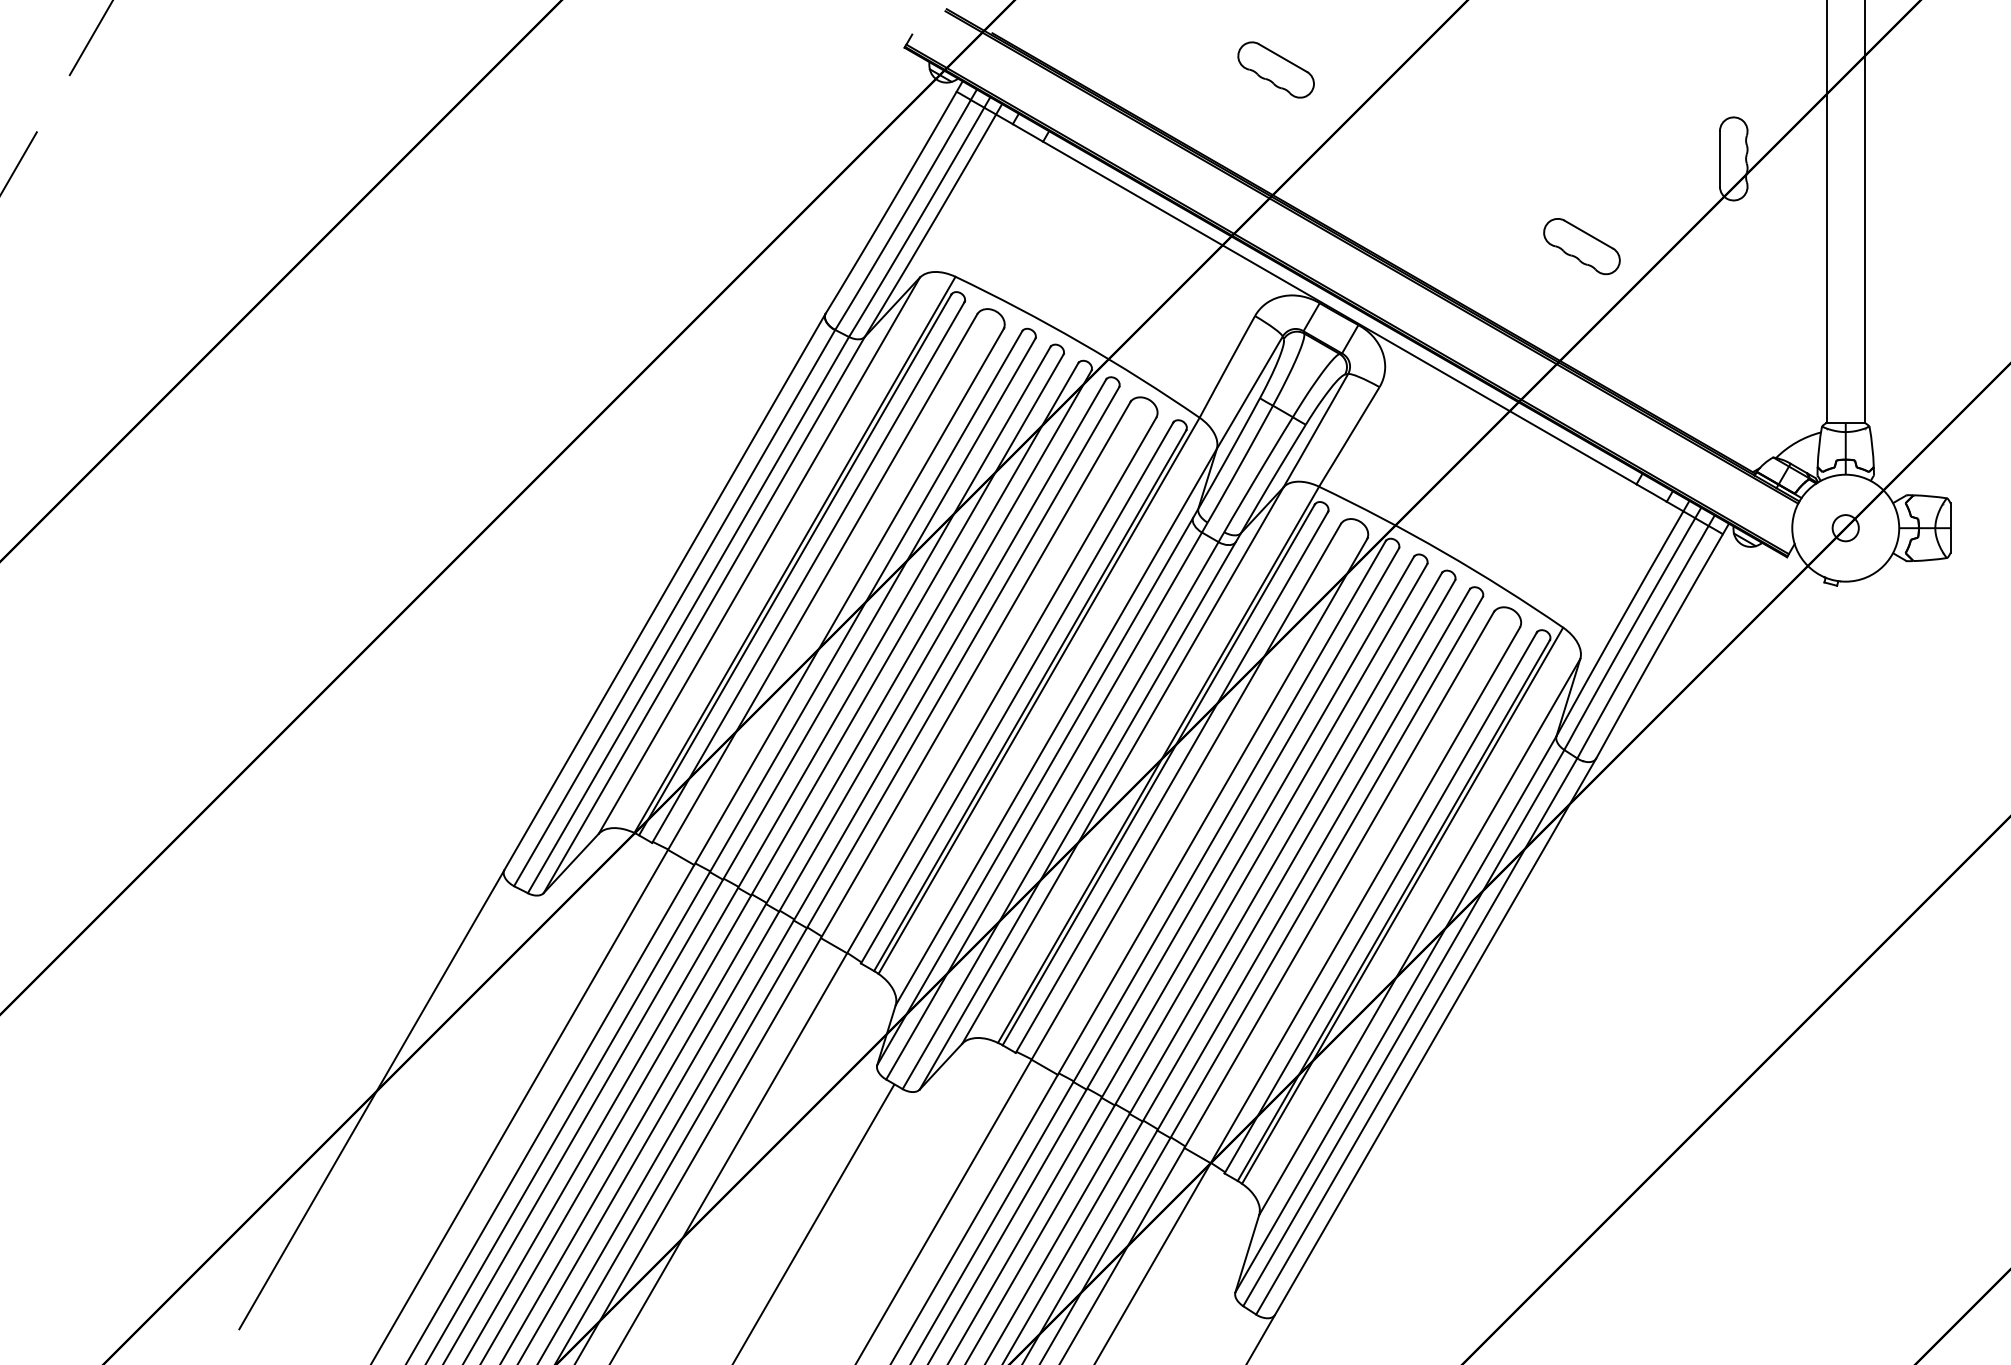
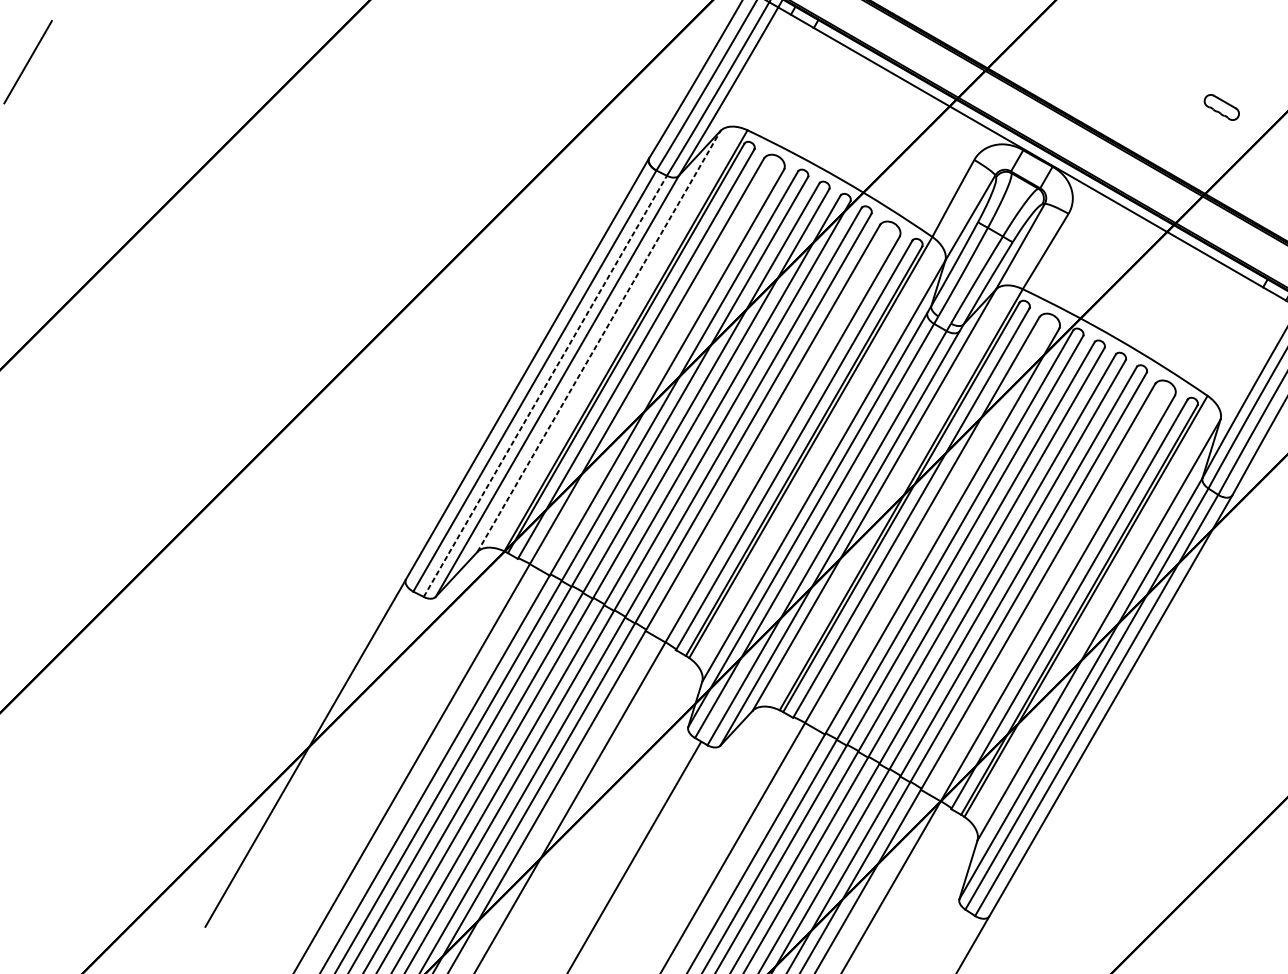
part: (1581, 246) -> (1221, 107), size x0.6
line: (759, 555) -> (599, 341), solid -> dashed
line: (688, 614) -> (545, 385), solid -> dashed

